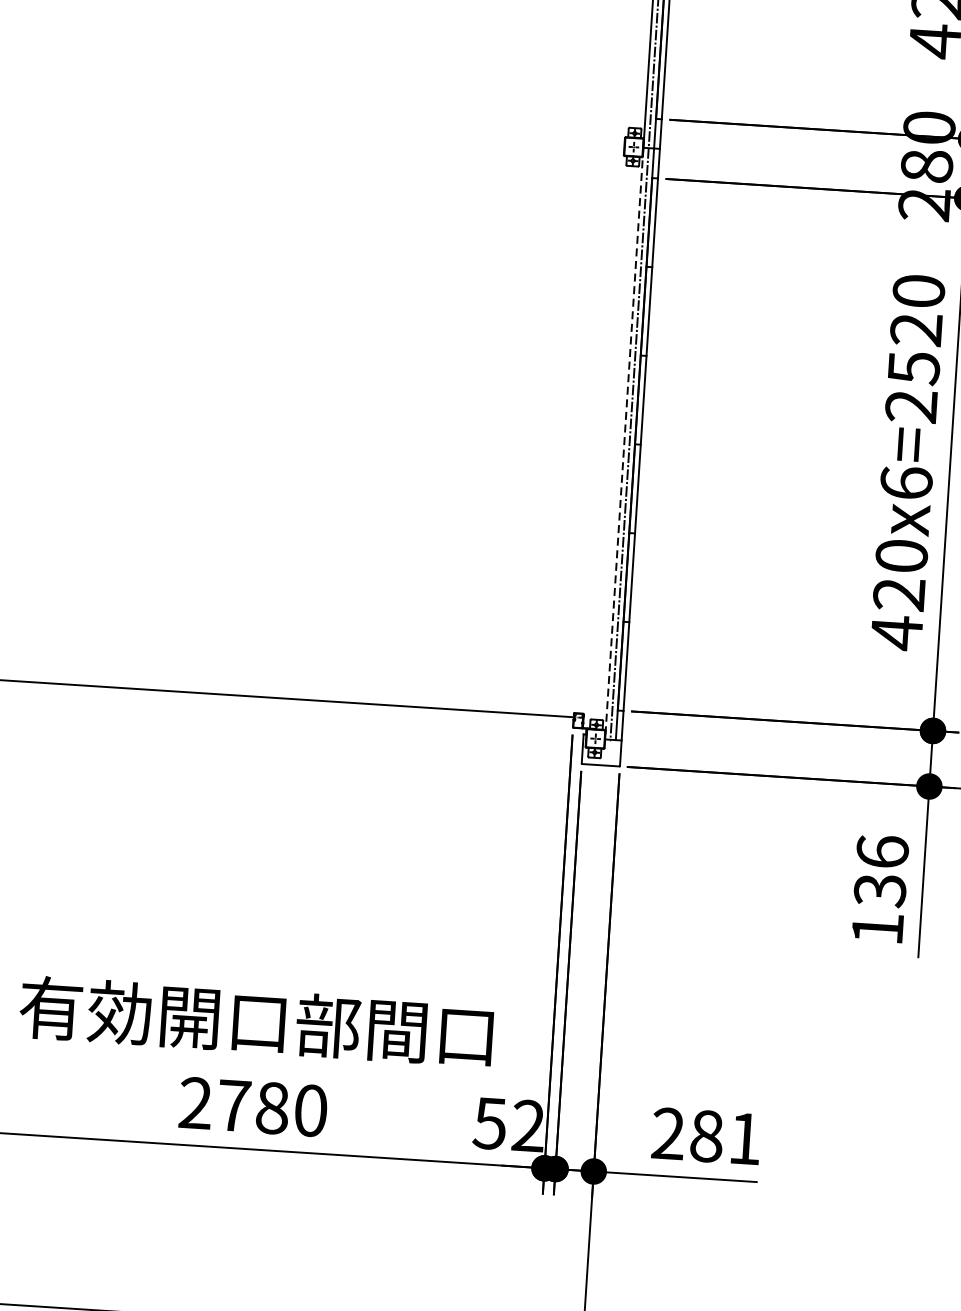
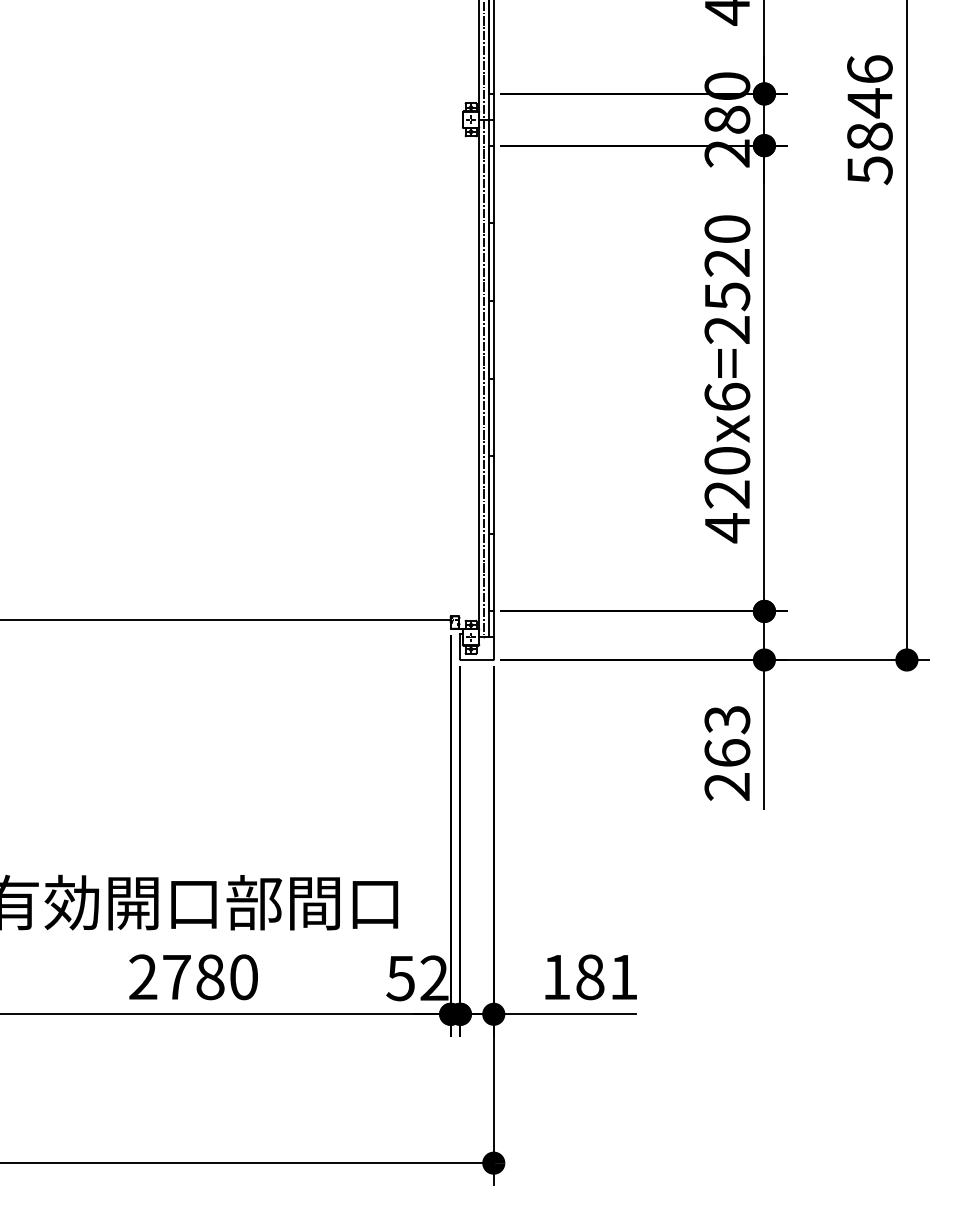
line: (624, 443) -> (479, 378), dashed -> solid
text: (880, 889) -> (727, 752), 136 -> 263
text: (668, 1132) -> (556, 976), 281 -> 181

